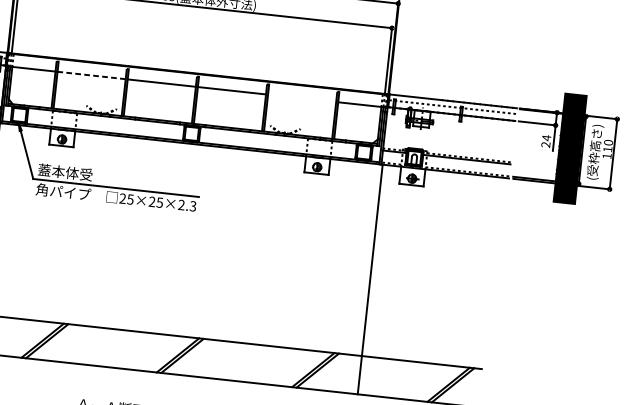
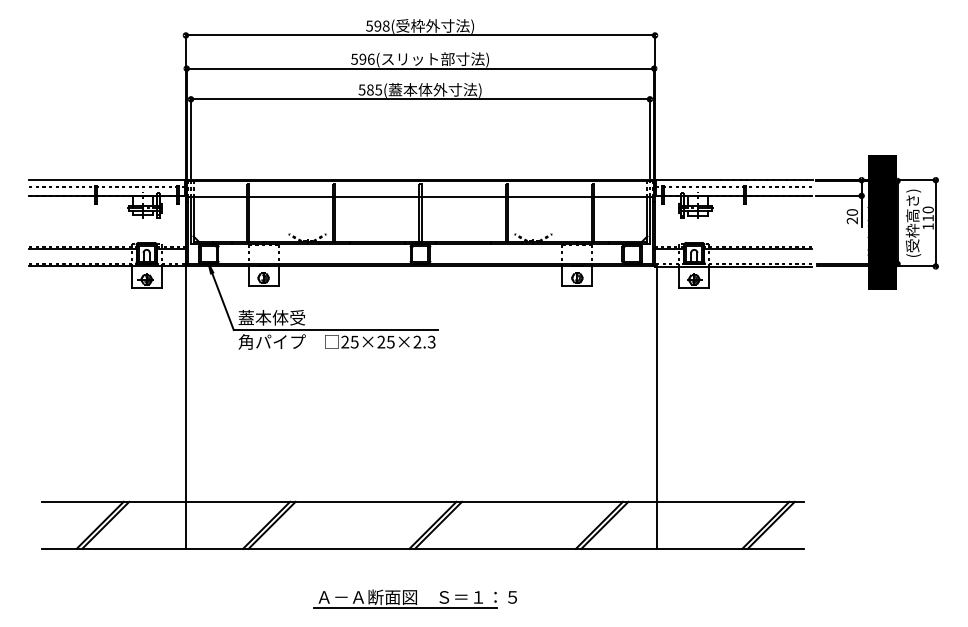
line: (92, 75) -> (291, 196), dashed -> solid
line: (301, 98) -> (549, 196), added
text: (545, 138) -> (851, 212), 24 -> 20

